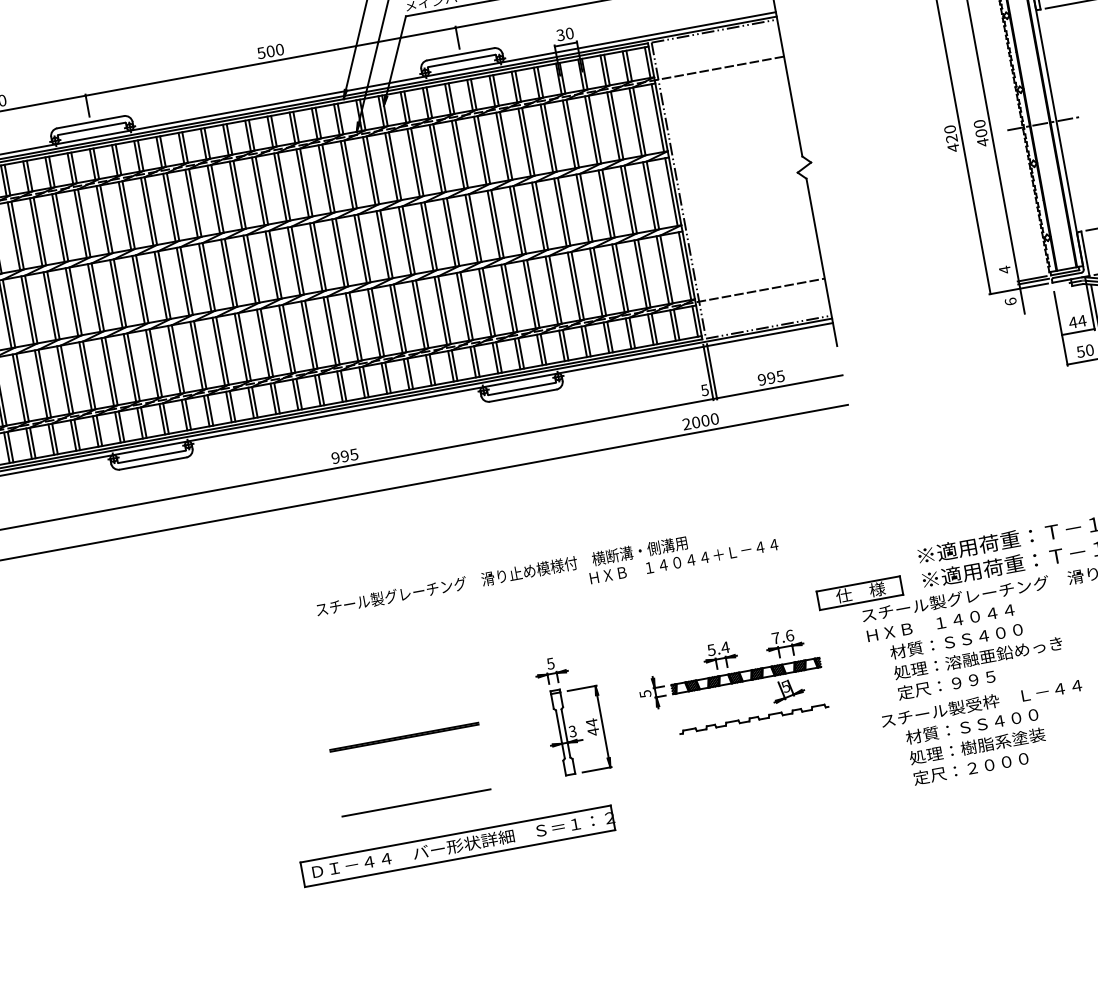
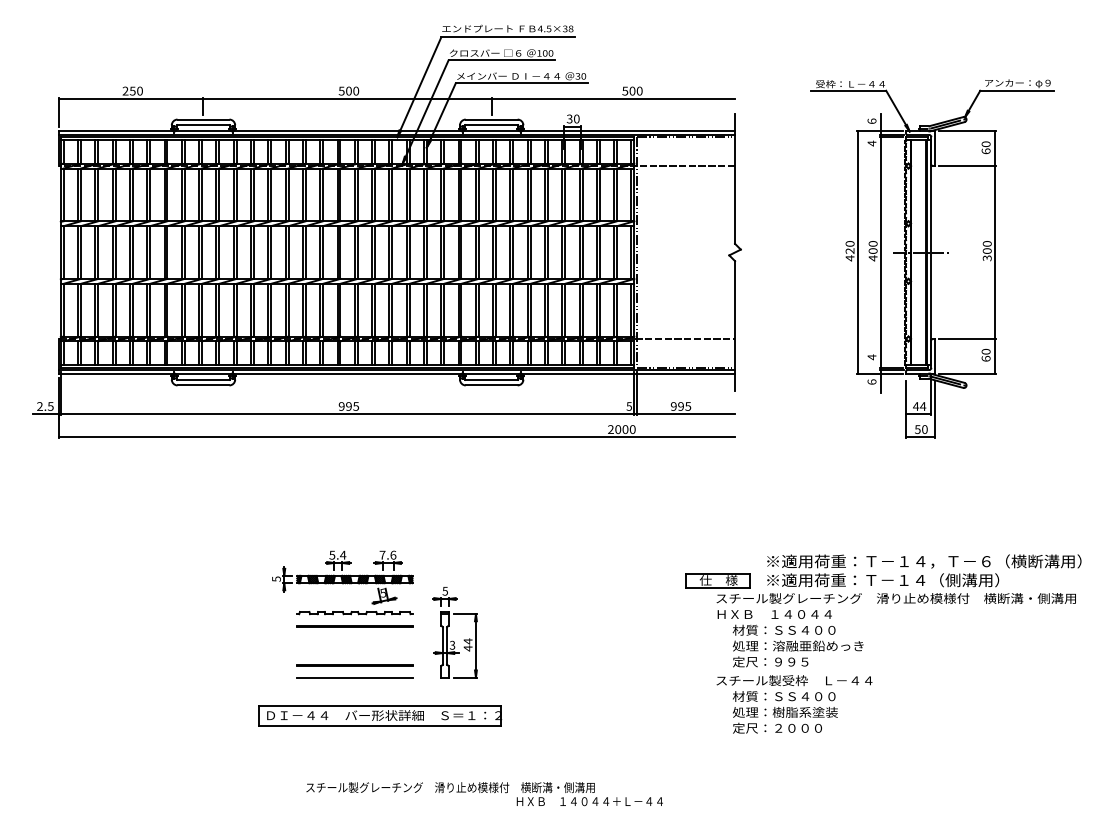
text: (547, 577) -> (484, 794), moved
part: (730, 682) -> (342, 582), moved
part: (563, 716) -> (447, 632), moved
line: (413, 787) -> (354, 665), added

